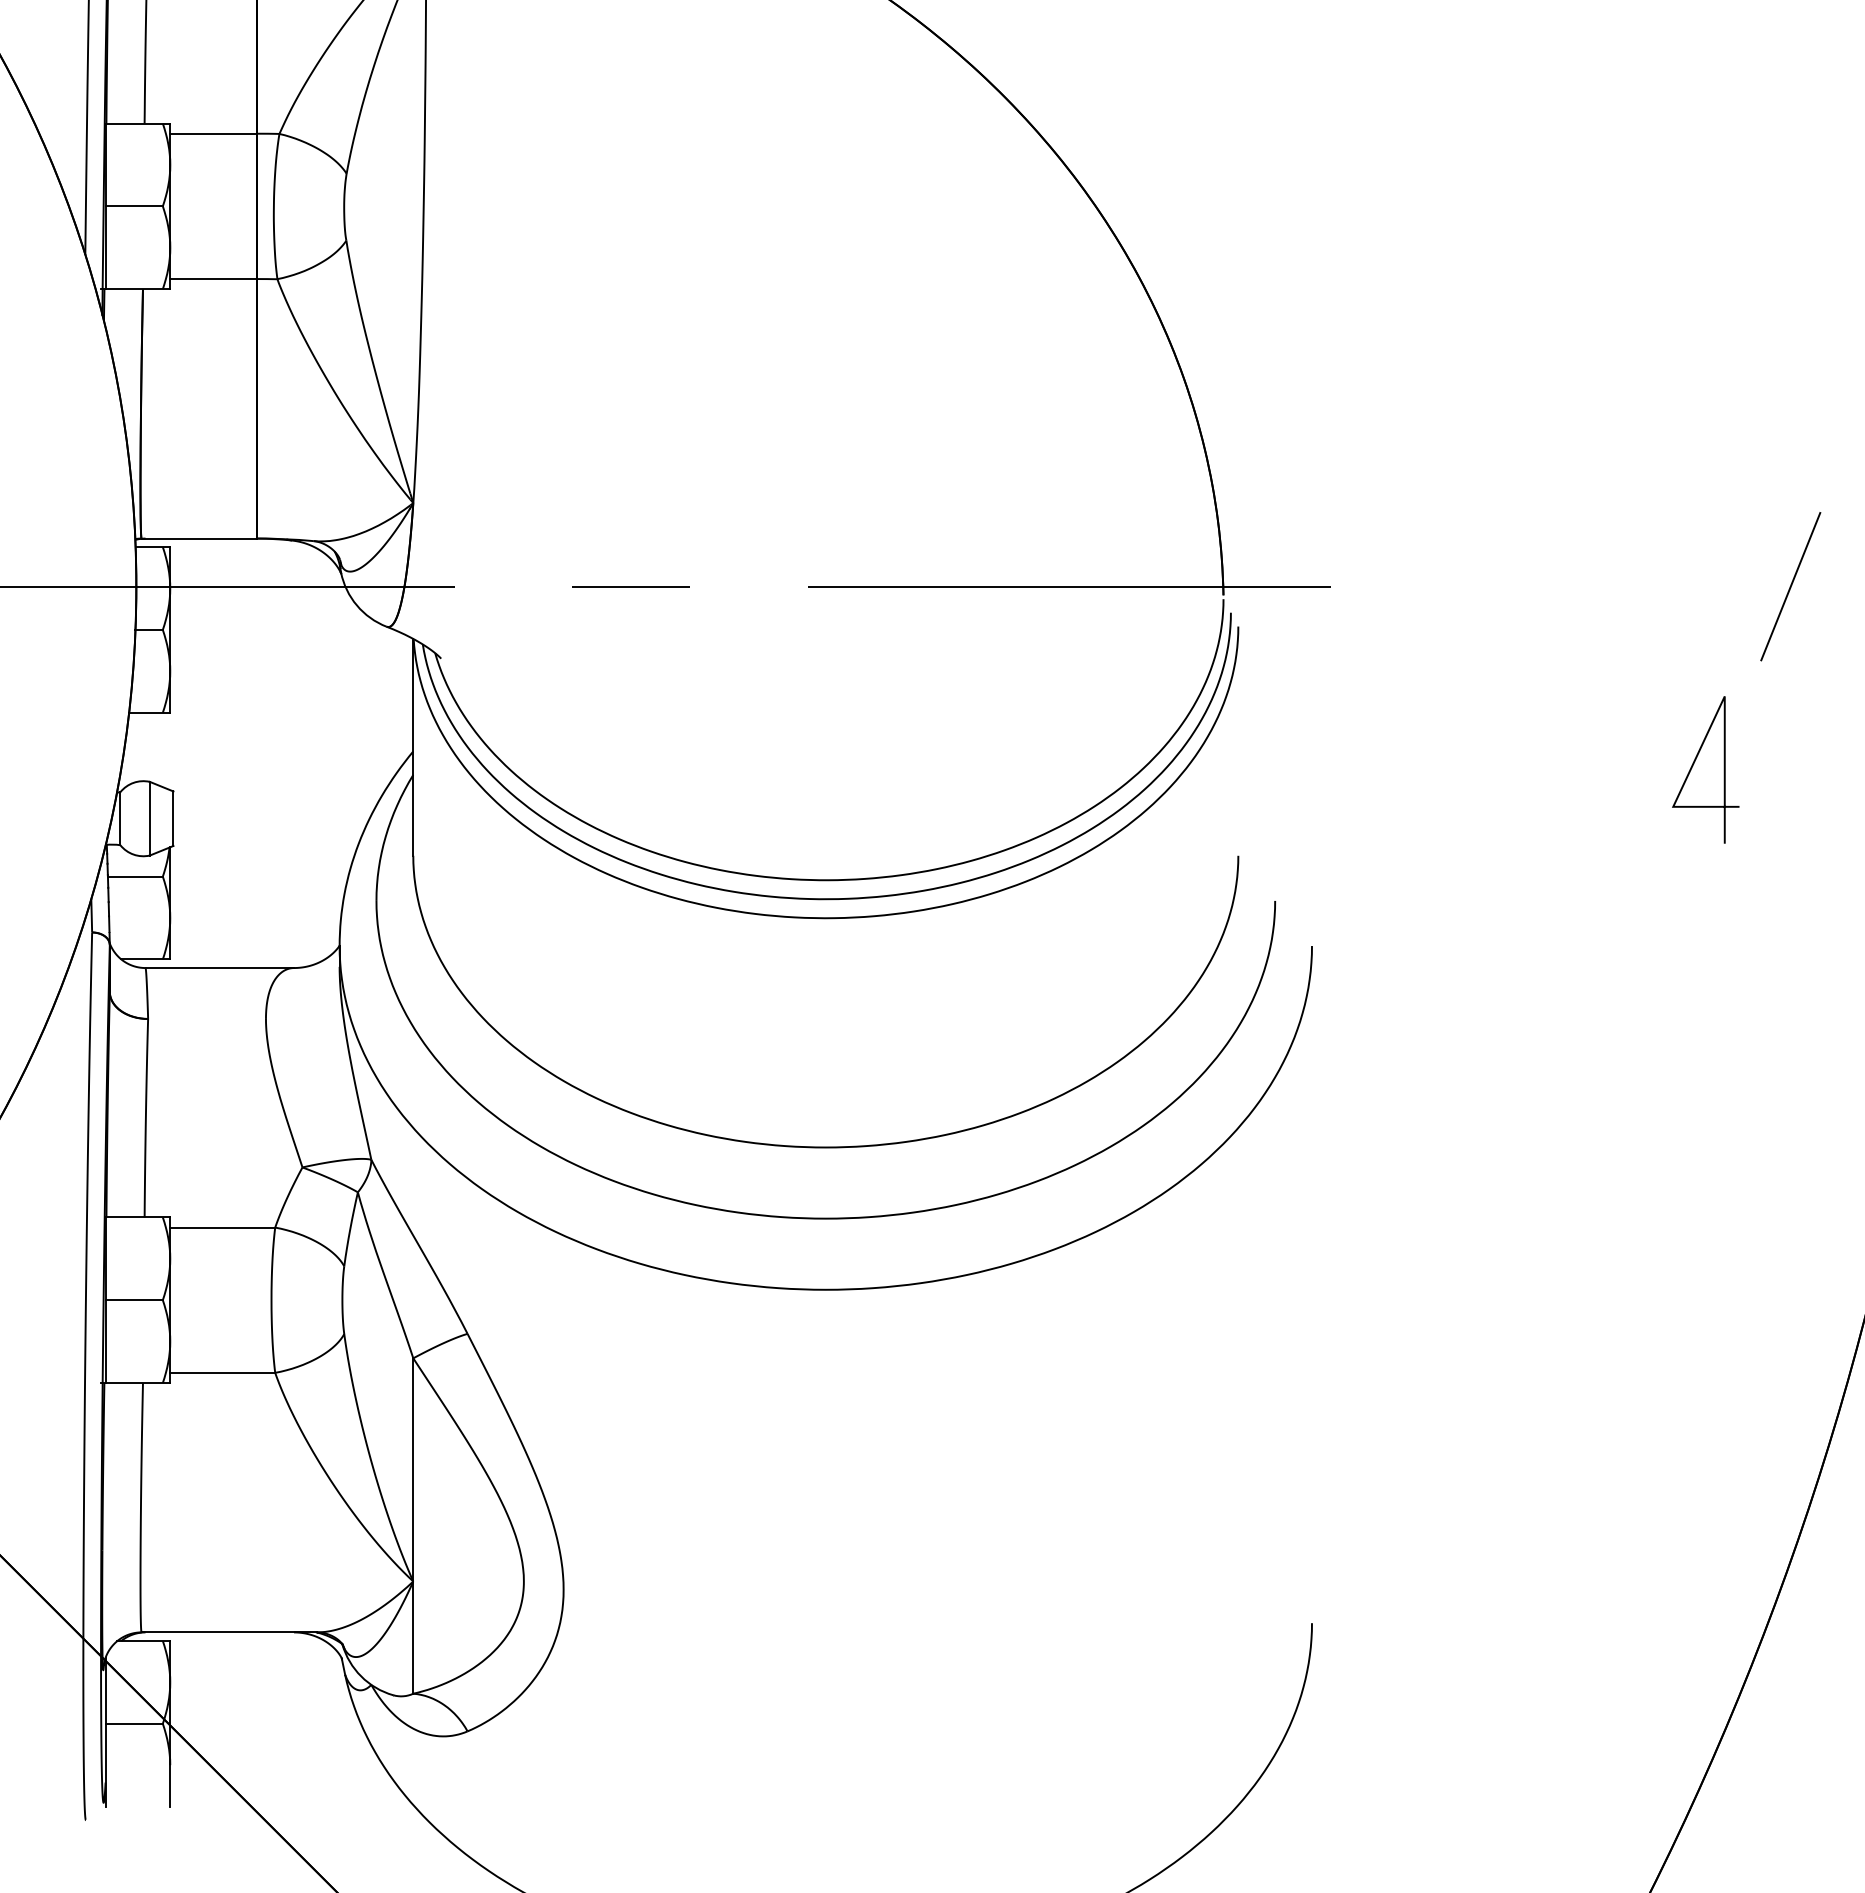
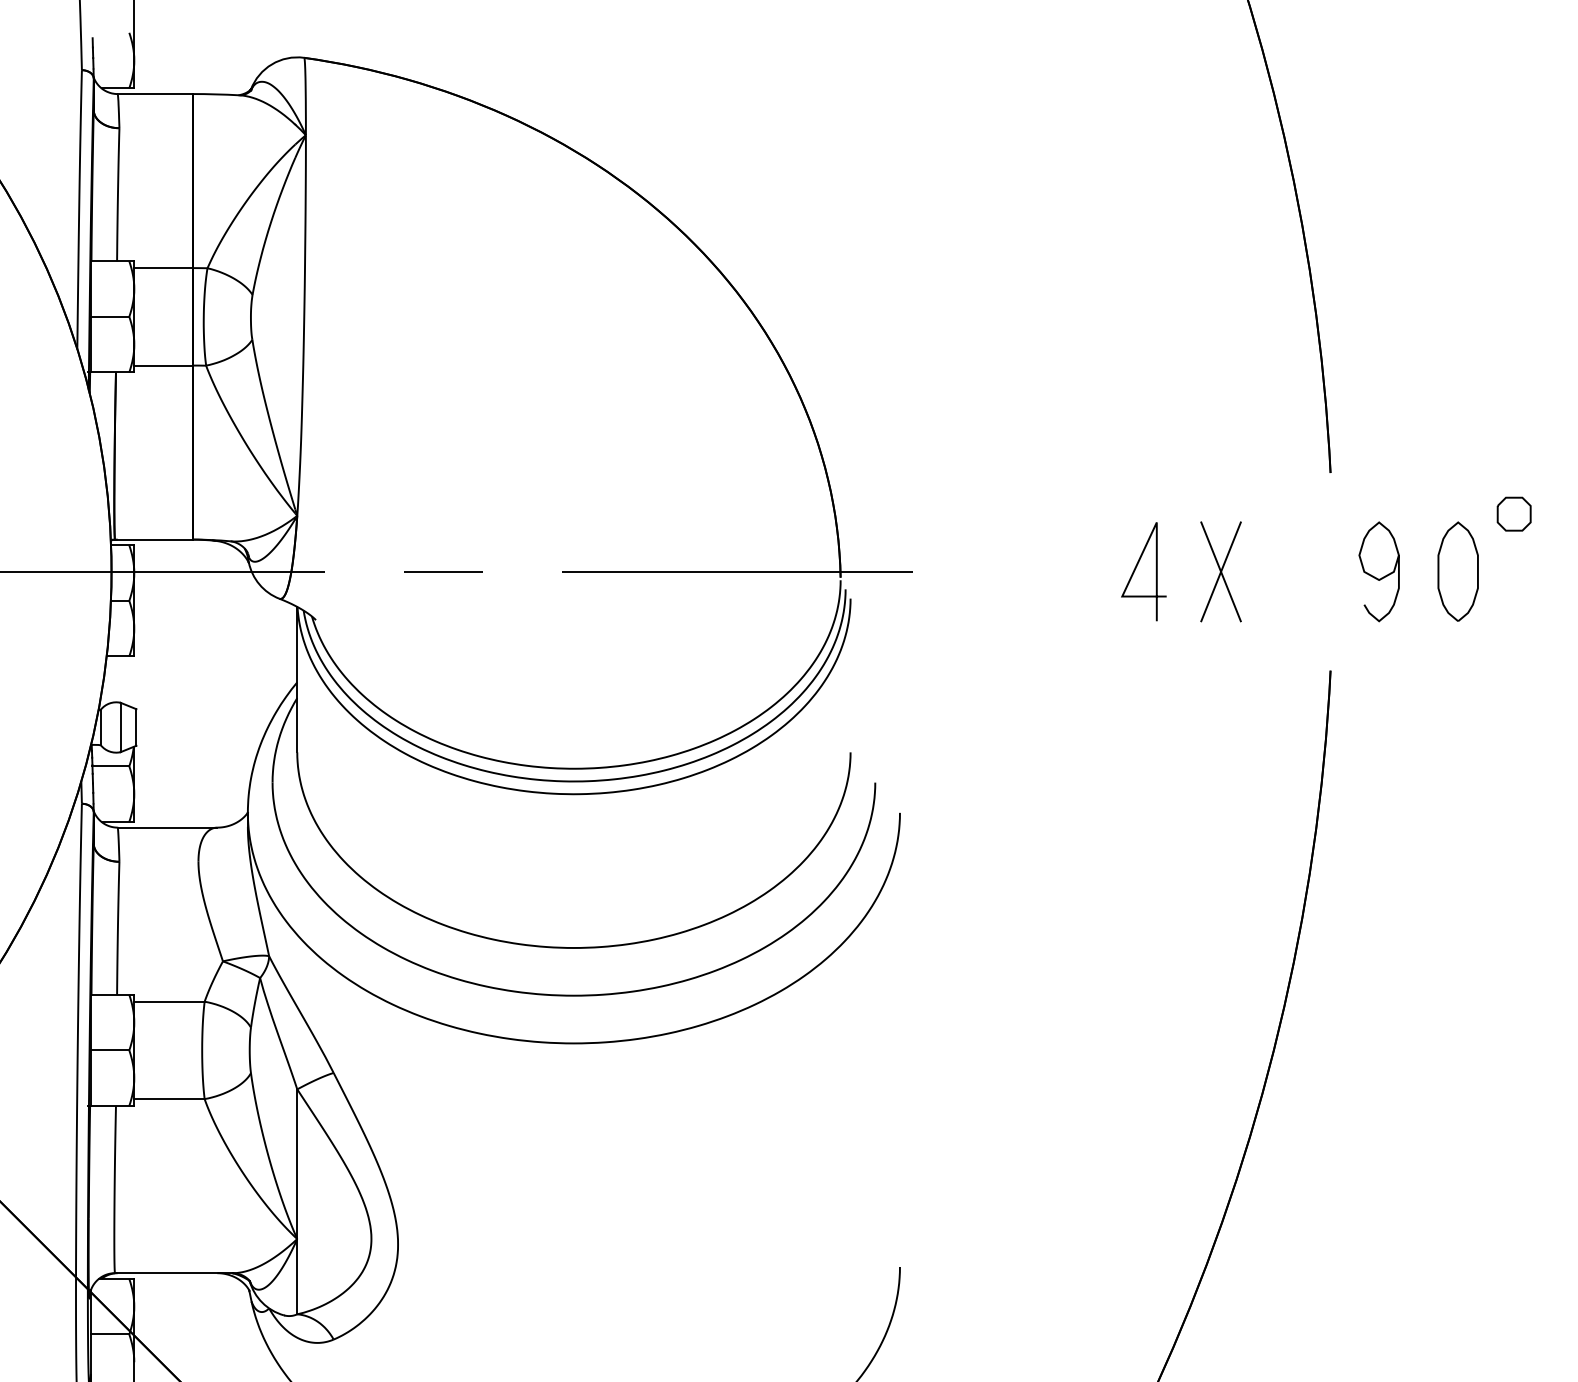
line: (1789, 586) -> (1220, 571), added
line: (1694, 765) -> (1136, 568), moved

